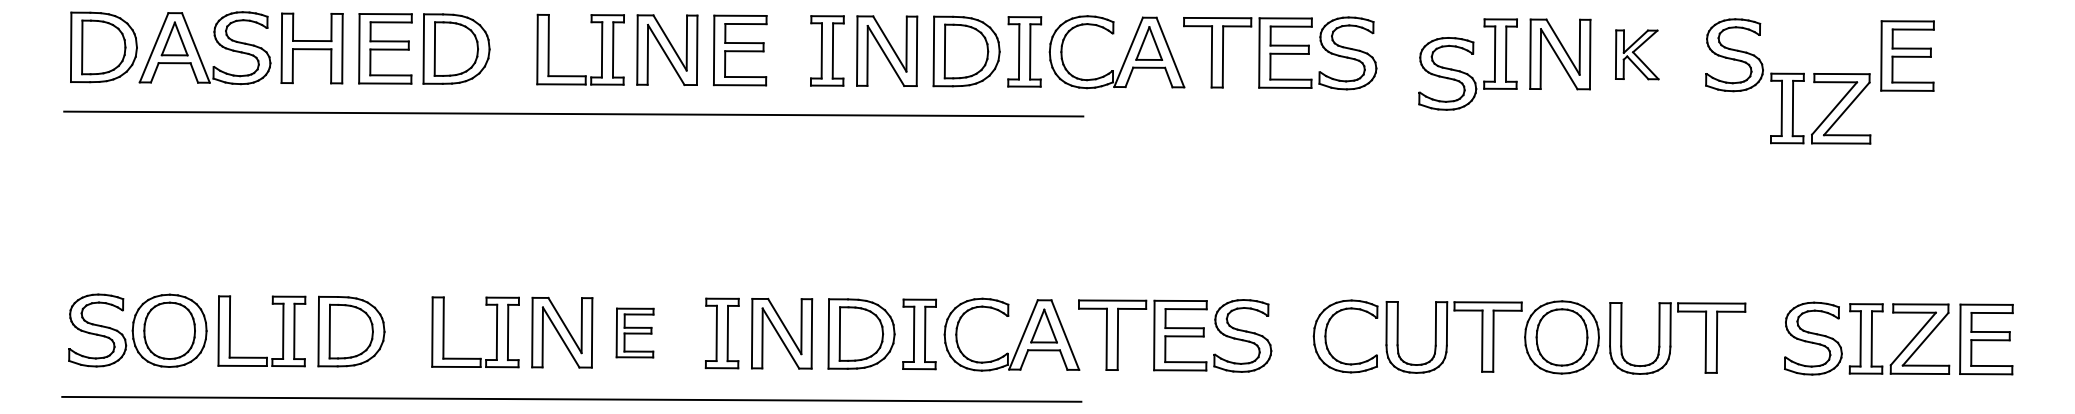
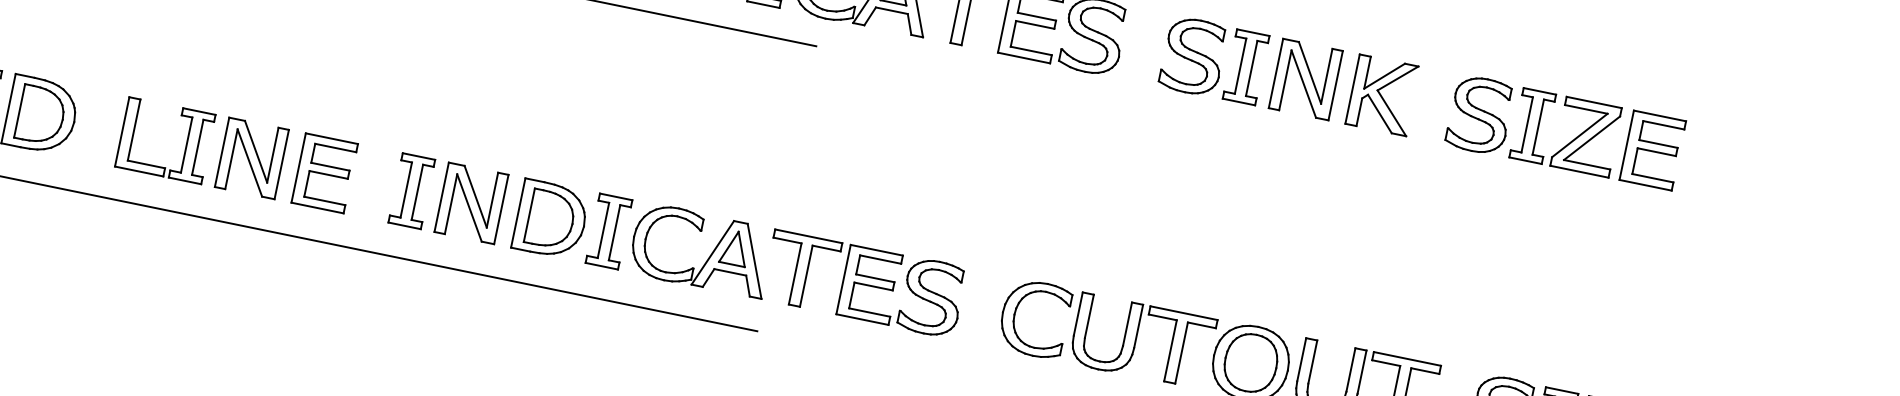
part: (1636, 54) -> (1381, 94), size x1.43
part: (1447, 73) -> (1193, 56), moved
part: (1829, 112) -> (1574, 138), moved
part: (634, 332) -> (324, 172), size x1.43

